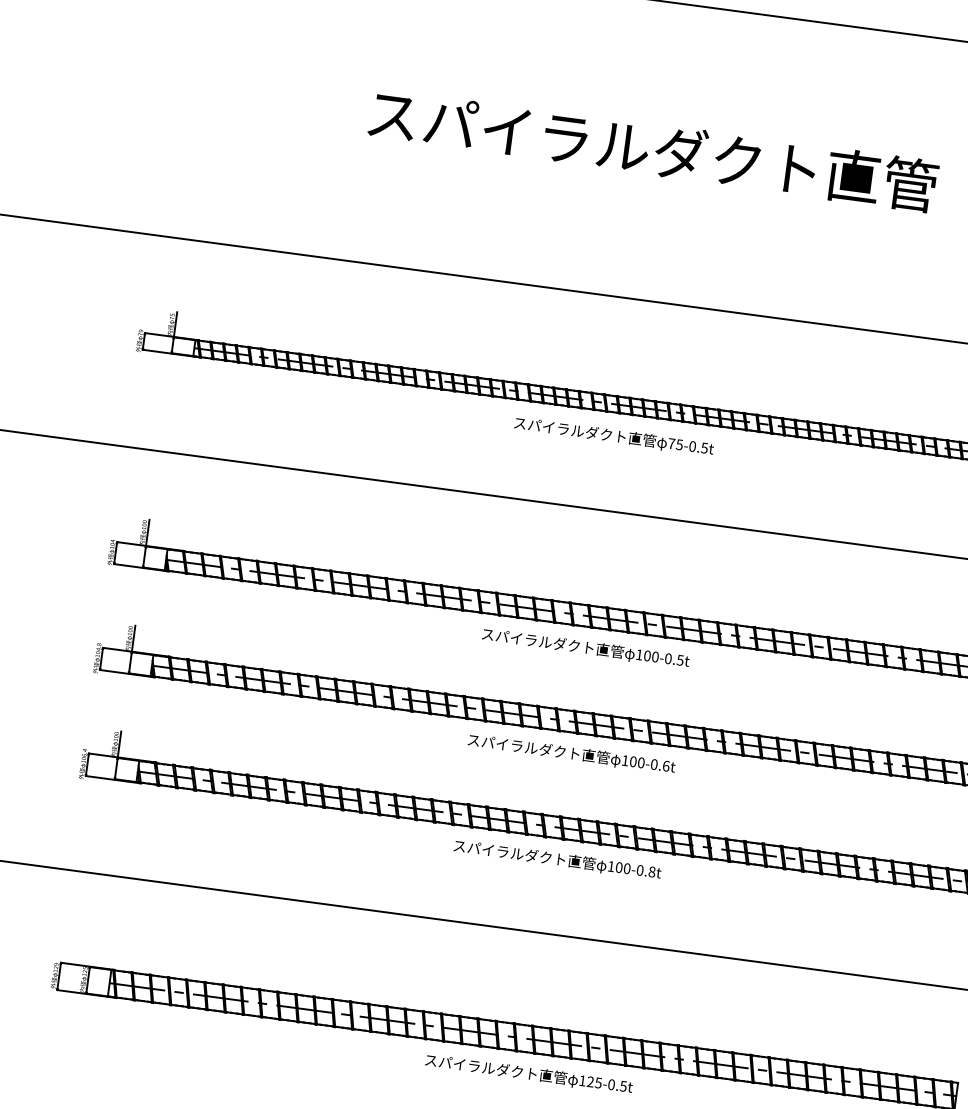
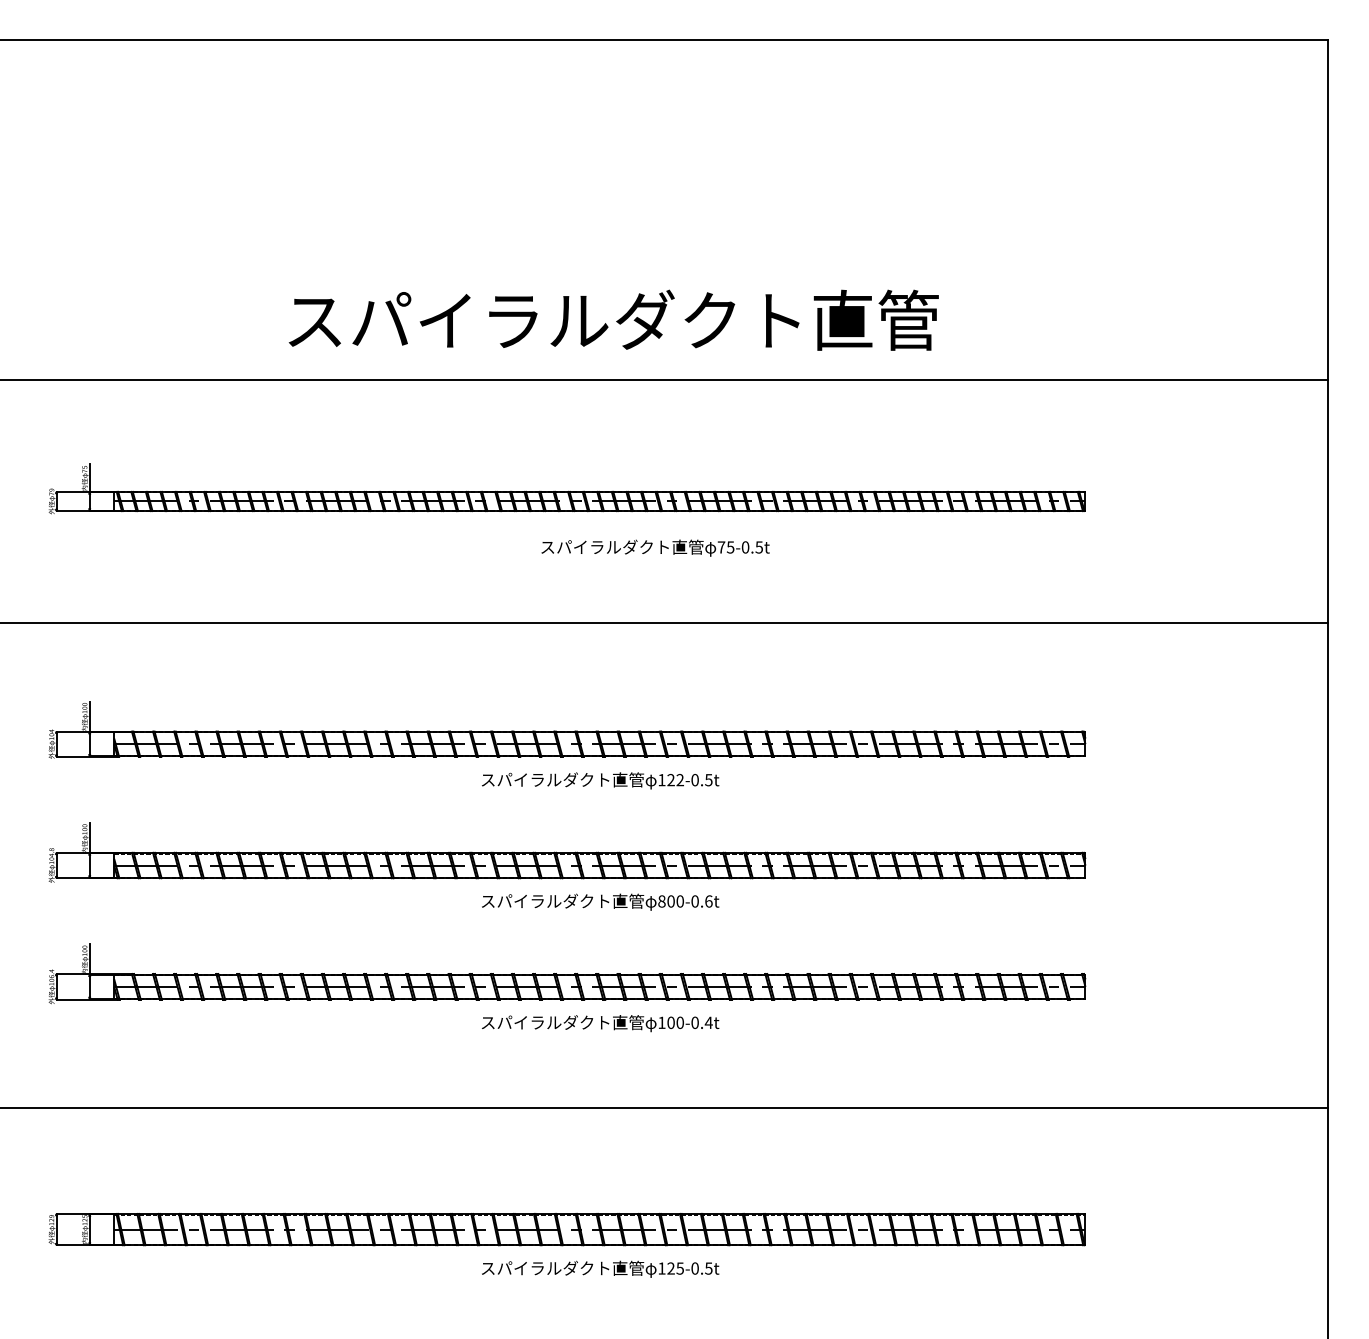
text: (653, 149) -> (613, 319), moved
text: (614, 436) -> (655, 547), moved
text: (651, 656) -> (675, 780), 100-0.5t -> 122-0.5t
text: (624, 760) -> (661, 901), 100-0.6t -> 800-0.6t
text: (651, 871) -> (708, 1022), 100-0.8t -> 100-0.4t

